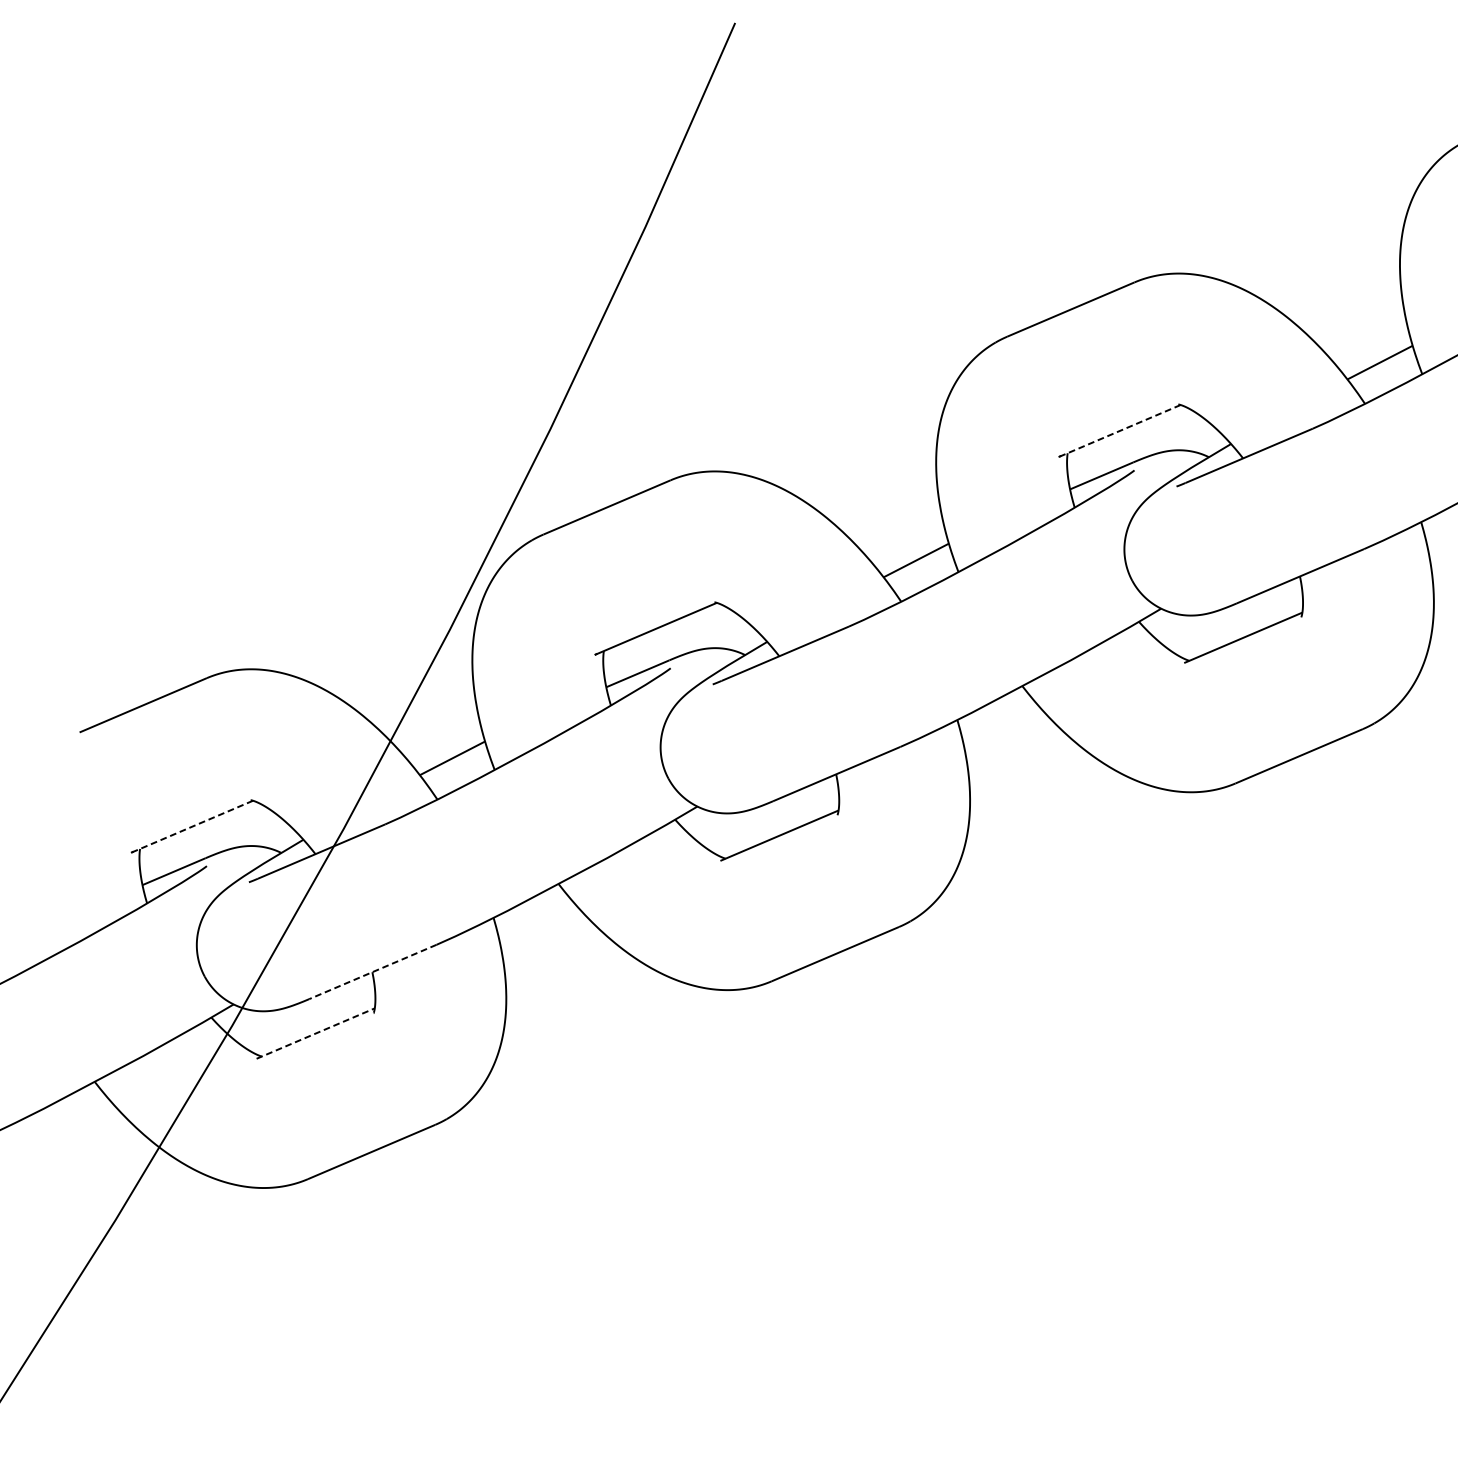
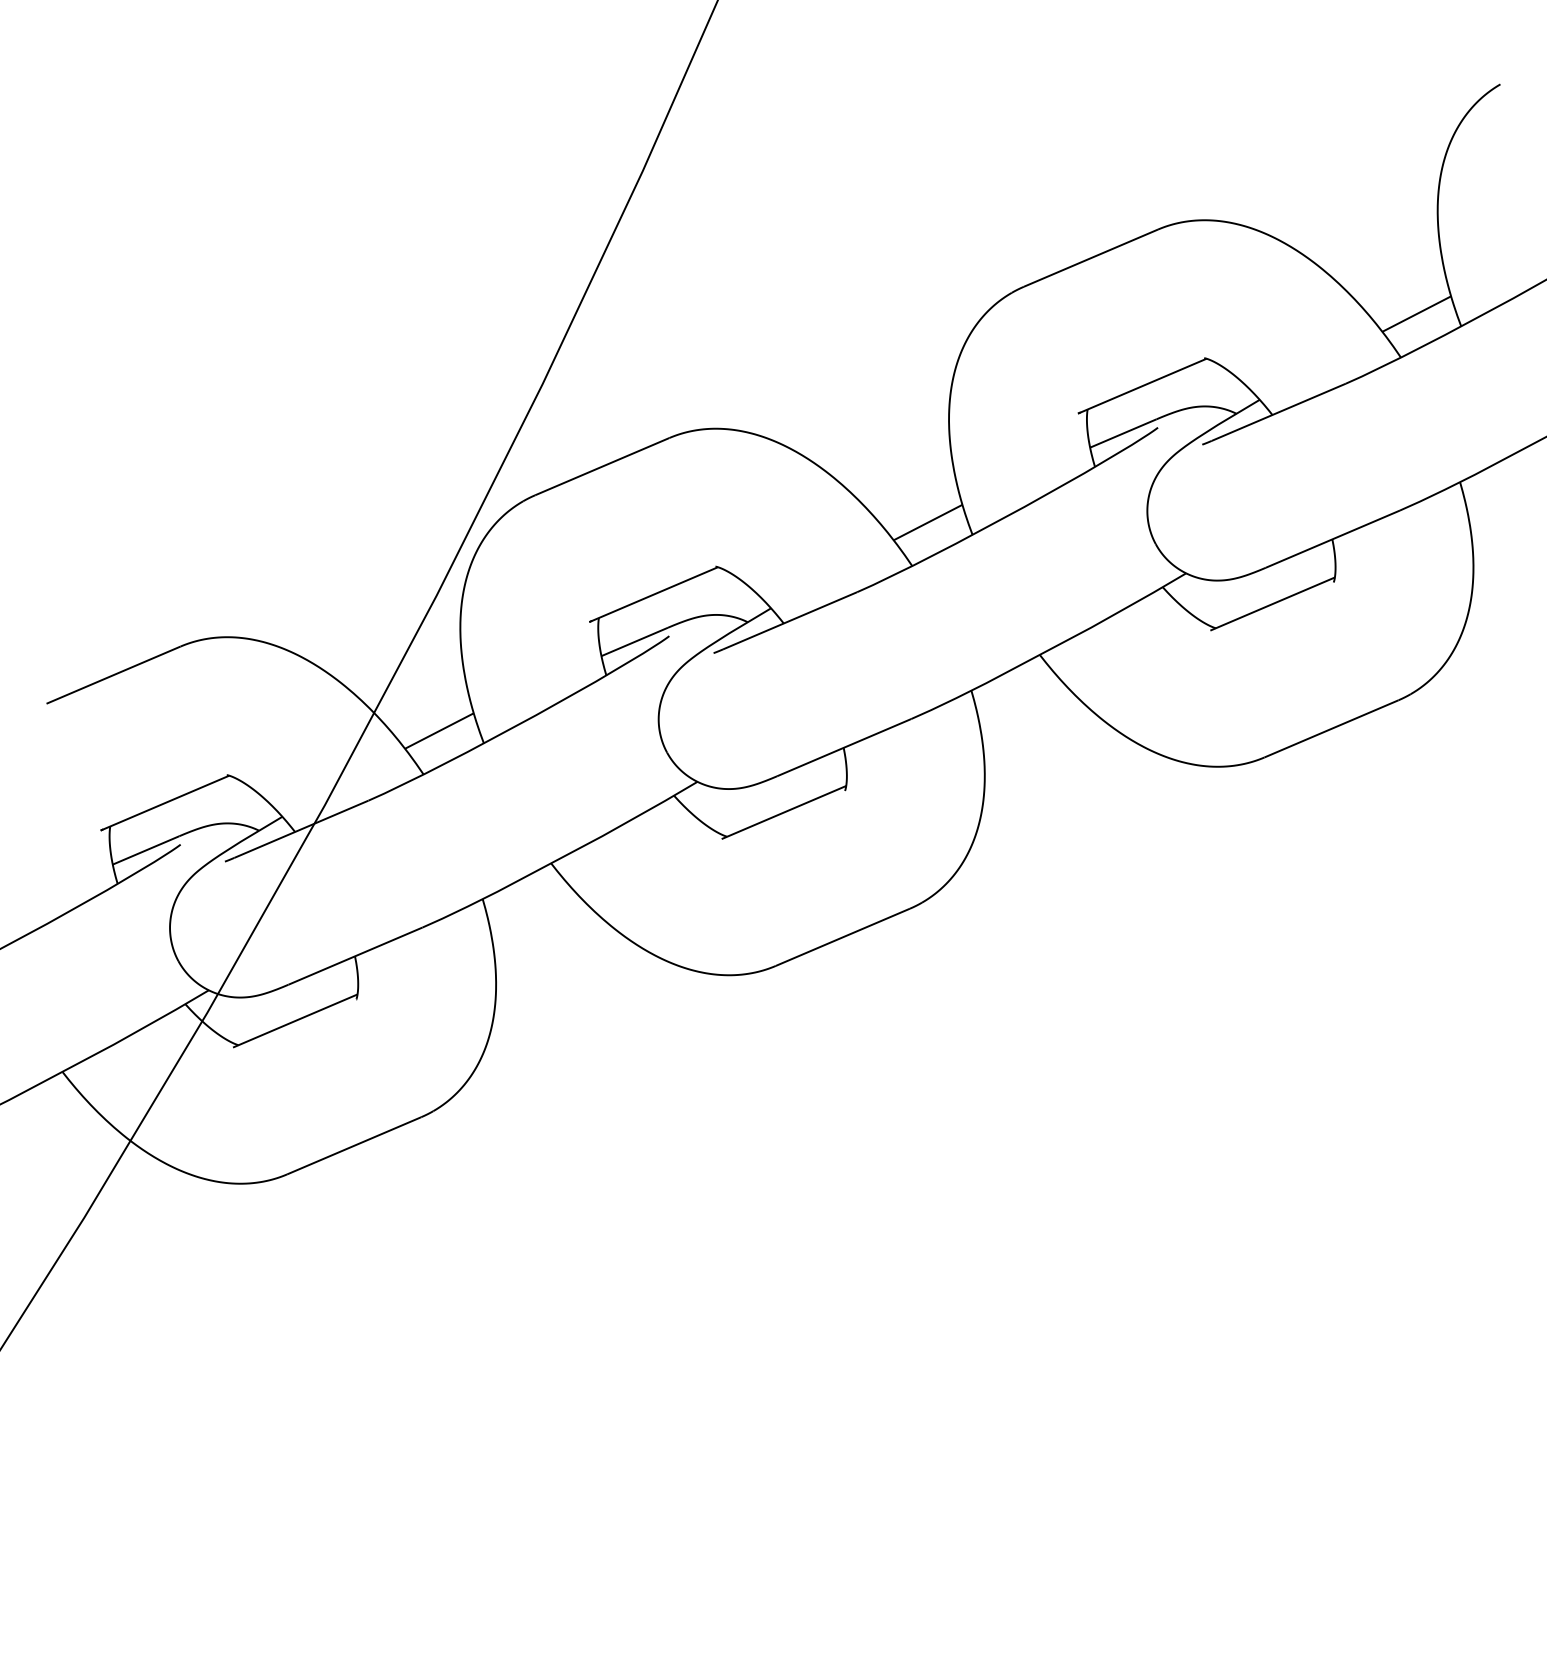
line: (1119, 431) -> (1142, 386), dashed -> solid
line: (191, 827) -> (164, 803), dashed -> solid
line: (372, 972) -> (355, 956), dashed -> solid
line: (315, 1034) -> (295, 1021), dashed -> solid

